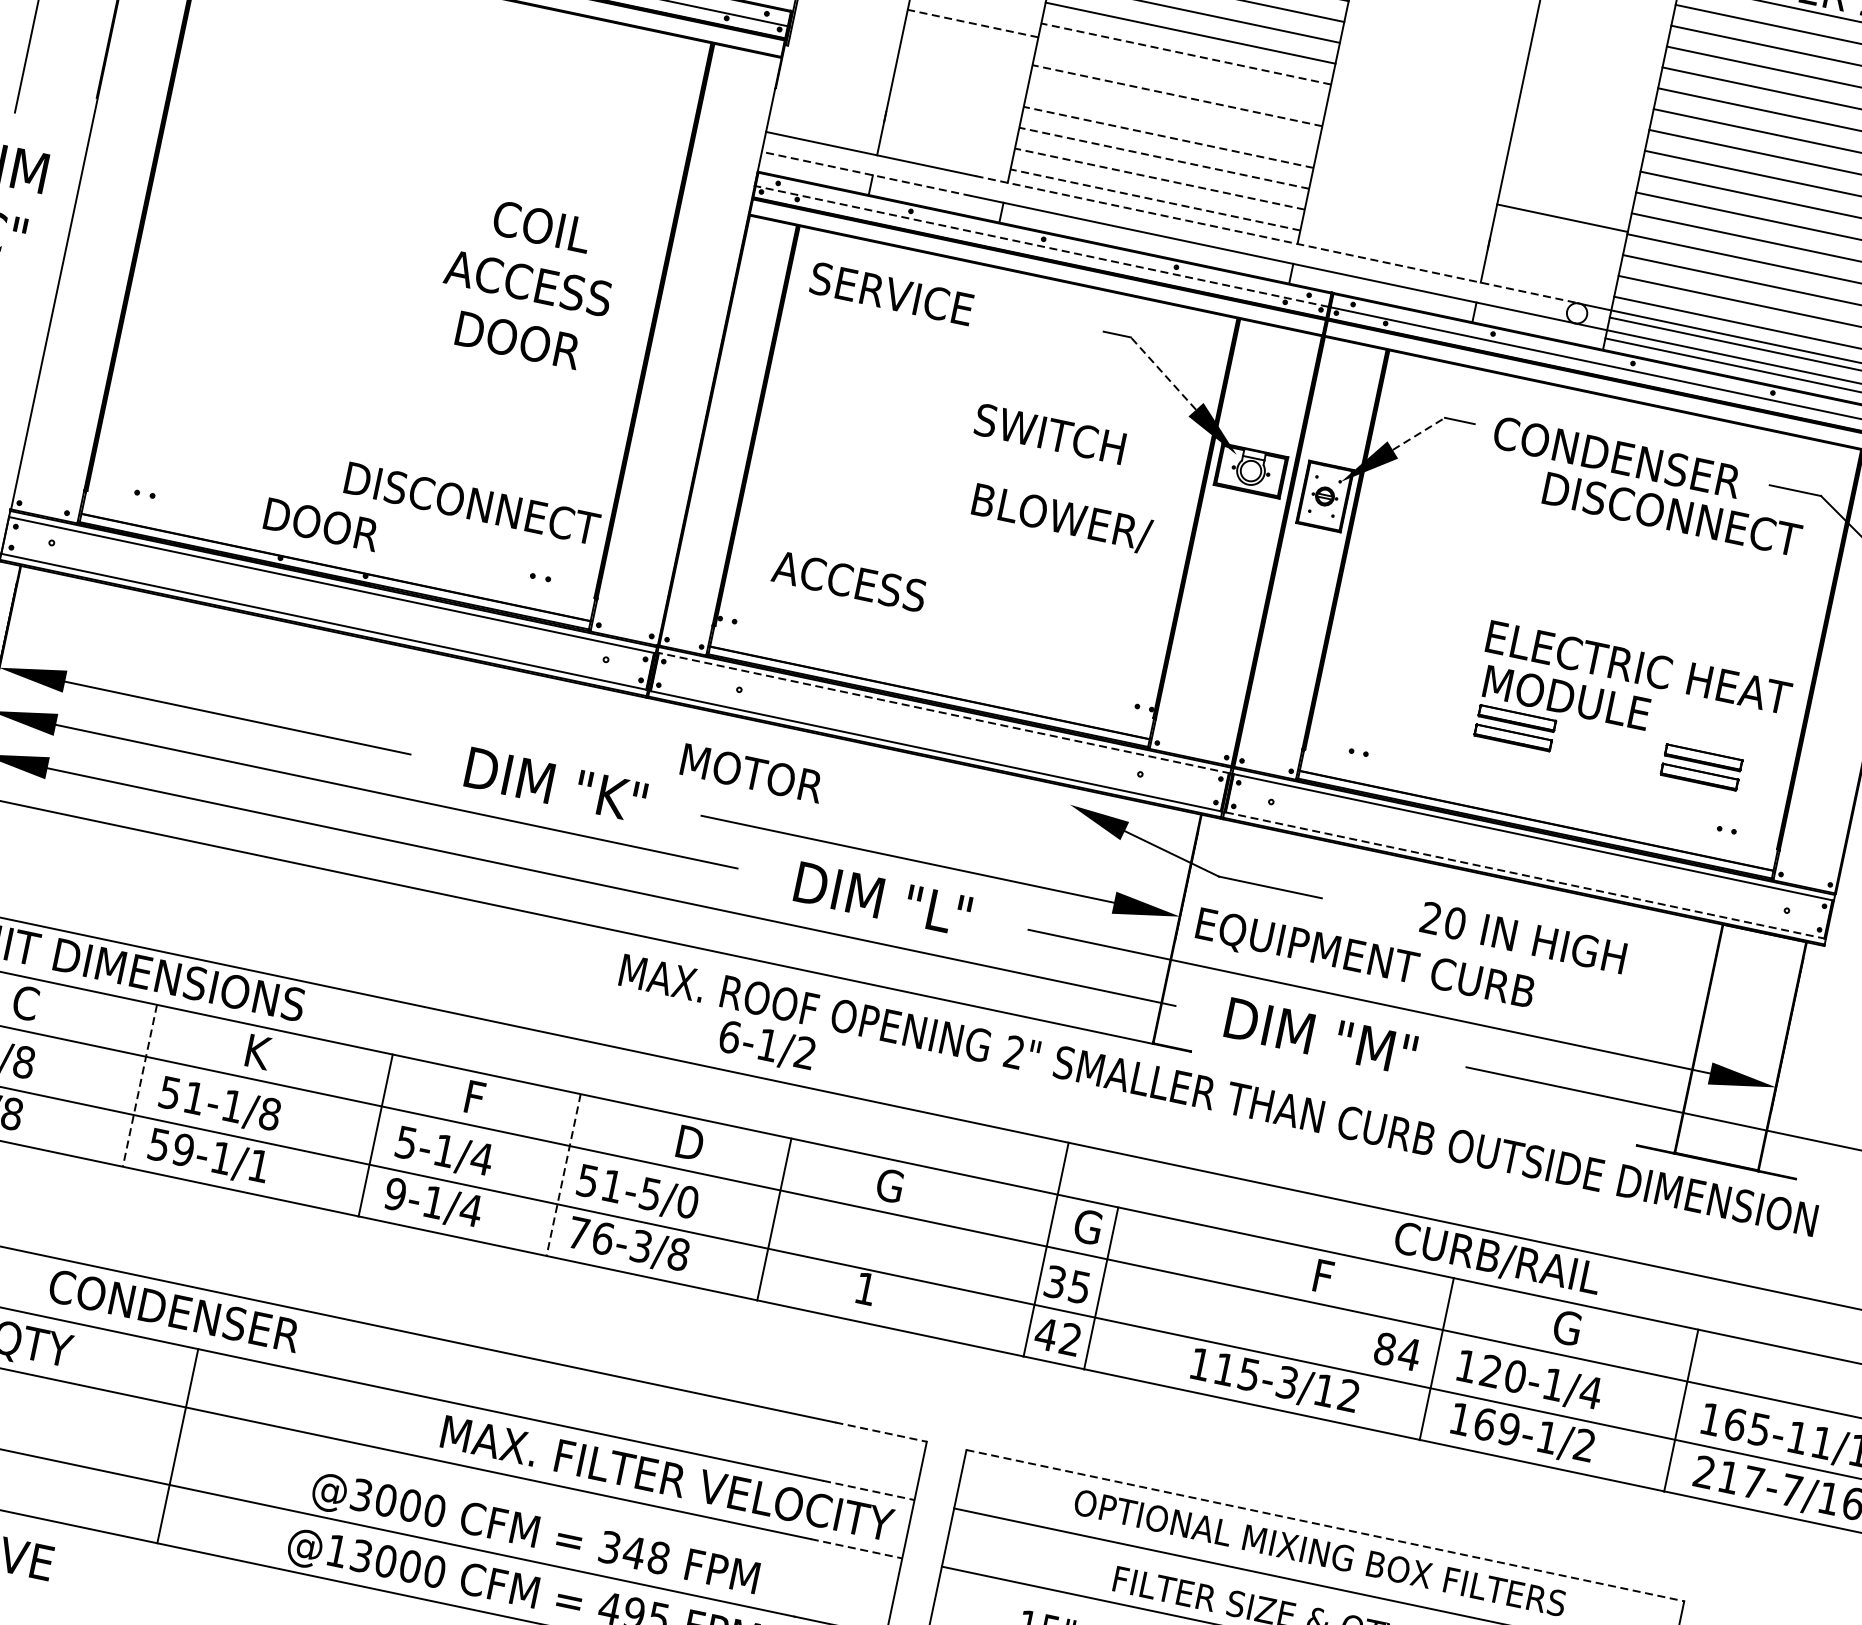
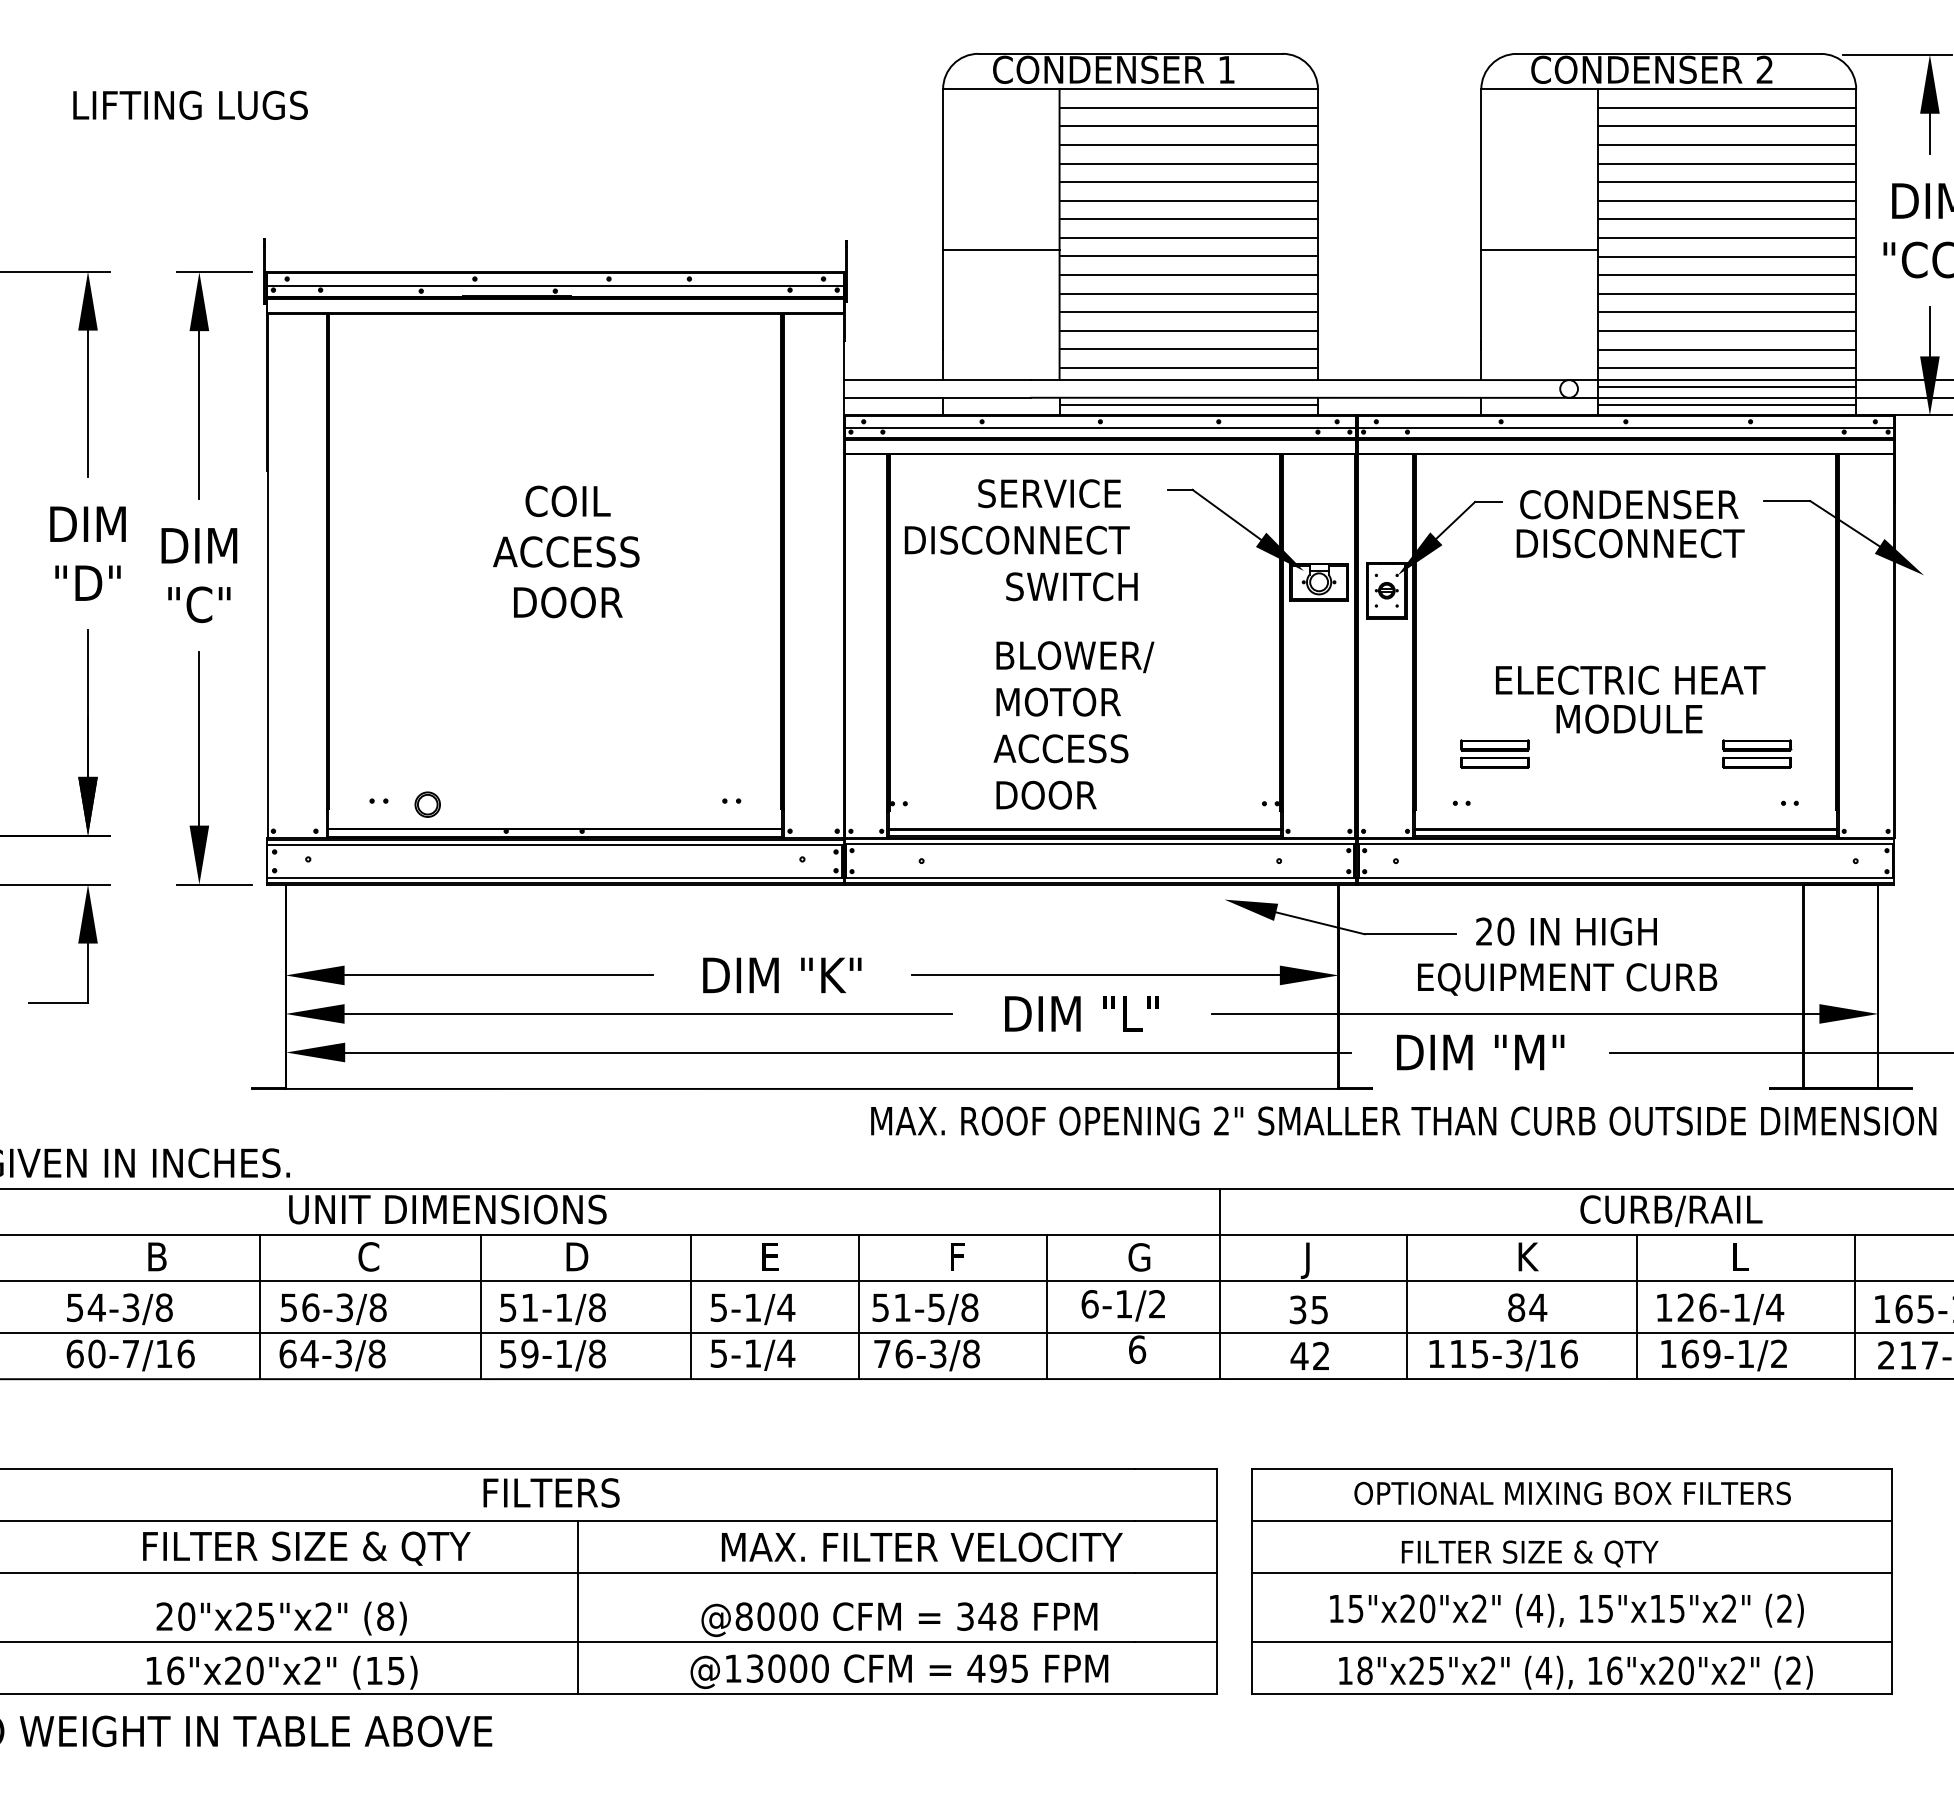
line: (972, 23) -> (1000, 250), dashed -> solid
line: (1186, 53) -> (1188, 237), dashed -> solid
line: (1181, 74) -> (1188, 256), added
line: (1177, 96) -> (1188, 275), dashed -> solid
line: (1172, 116) -> (1188, 293), added
line: (1168, 137) -> (1188, 312), dashed -> solid
line: (1164, 157) -> (1188, 330), dashed -> solid
line: (866, 173) -> (937, 397), dashed -> solid
line: (1159, 179) -> (1188, 349), dashed -> solid
line: (1155, 200) -> (1188, 368), dashed -> solid
line: (1562, 218) -> (1539, 250), moved
line: (1277, 240) -> (1300, 380), dashed -> solid
line: (1146, 241) -> (1188, 405), added
line: (1041, 246) -> (1099, 428), dashed -> solid
text: (528, 282) -> (566, 551), moved
text: (891, 293) -> (1049, 493), moved
line: (1163, 373) -> (1226, 514), dashed -> solid
text: (1049, 433) -> (1071, 586), moved
line: (1418, 434) -> (1455, 520), dashed -> solid
text: (471, 502) -> (1016, 539), moved
part: (198, 509) -> (427, 804), added
text: (1672, 514) -> (1630, 543), moved
text: (1062, 519) -> (1075, 657), moved
text: (321, 523) -> (1046, 794), moved
text: (848, 581) -> (1060, 748), moved
text: (1638, 666) -> (1630, 679), moved
line: (942, 713) -> (1099, 844), dashed -> solid
part: (1514, 727) -> (1494, 753), moved
text: (752, 772) -> (1058, 701), moved
line: (1524, 875) -> (1625, 878), dashed -> solid
text: (1523, 937) -> (1566, 931), moved
text: (1365, 960) -> (1567, 979), moved
text: (765, 1046) -> (1122, 1305), moved
text: (262, 1052) -> (579, 1256), K -> D
line: (140, 1086) -> (481, 1307), dashed -> solid
text: (478, 1098) -> (772, 1256), F -> E
text: (690, 1142) -> (961, 1256), D -> F
text: (259, 1165) -> (597, 1353), 59-1/1 -> 59-1/8
line: (563, 1175) -> (858, 1307), dashed -> solid
text: (395, 1194) -> (718, 1353), 9-1/4 -> 5-1/4
text: (687, 1201) -> (969, 1307), 51-5/0 -> 51-5/8
text: (1084, 1230) -> (1313, 1260), G -> J
line: (1046, 1249) -> (1220, 1283), moved
text: (1326, 1276) -> (1528, 1256), F -> K
line: (1101, 1287) -> (1407, 1306), moved
text: (866, 1288) -> (1137, 1349), 1 -> 6
text: (173, 1310) -> (550, 1492), CONDENSER -> FILTERS
text: (1567, 1327) -> (1743, 1256), G -> L
text: (1397, 1351) -> (1527, 1307), moved
text: (1515, 1376) -> (1707, 1307), 120-1/4 -> 126-1/4
text: (1348, 1394) -> (1568, 1353), 115-3/12 -> 115-3/16
line: (881, 1432) -> (1176, 1469), dashed -> solid
text: (667, 1478) -> (922, 1547), moved
line: (869, 1490) -> (1176, 1521), dashed -> solid
text: (361, 1494) -> (743, 1616), @3000 -> @8000
line: (1325, 1526) -> (1572, 1469), dashed -> solid
line: (856, 1549) -> (1176, 1573), dashed -> solid

